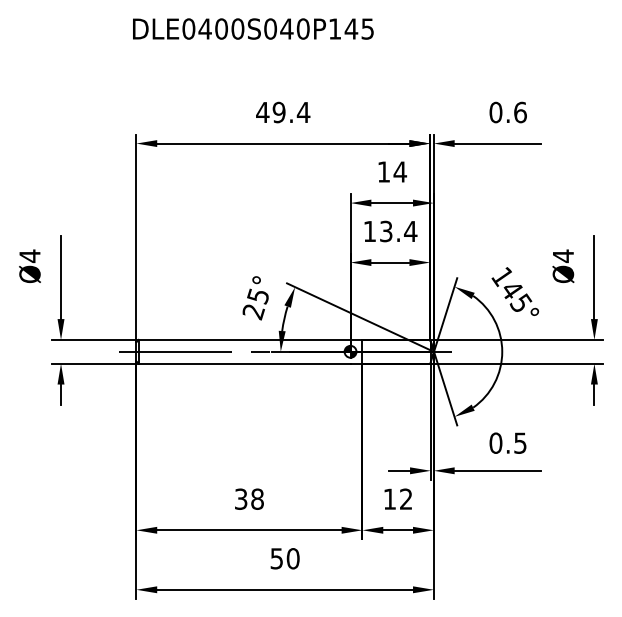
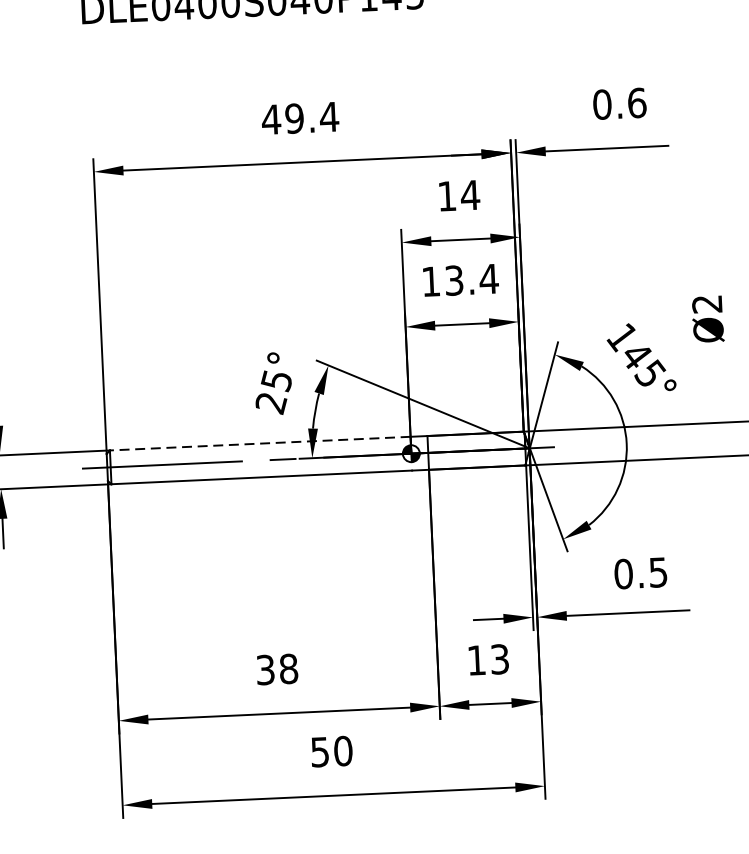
text: (562, 256) -> (706, 304), Ø4 -> Ø2
line: (244, 339) -> (260, 443), solid -> dashed
text: (406, 498) -> (500, 658), 12 -> 13

